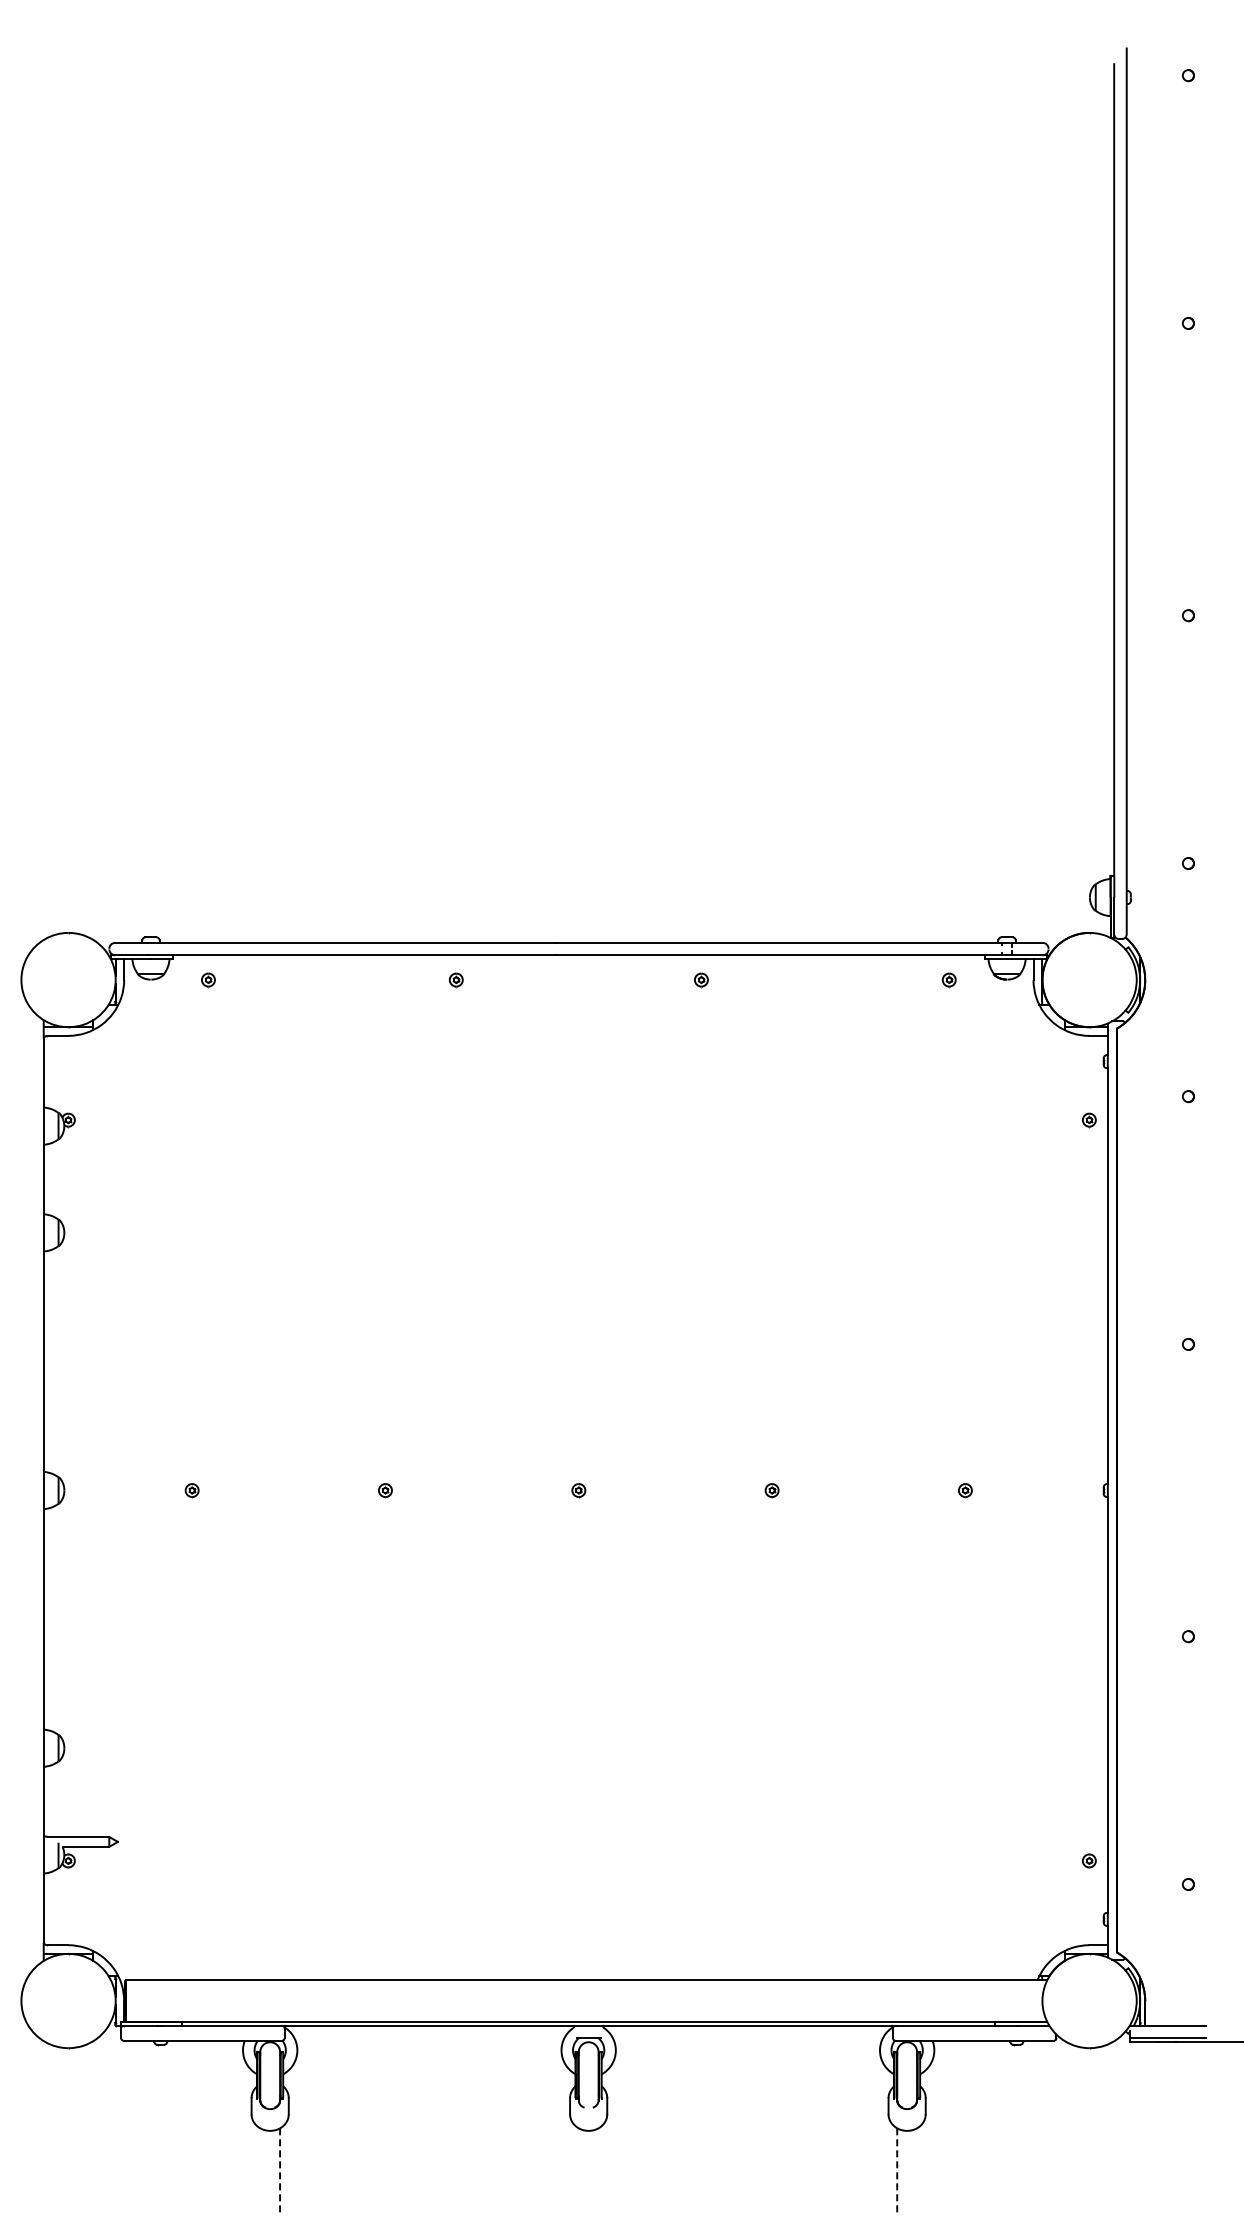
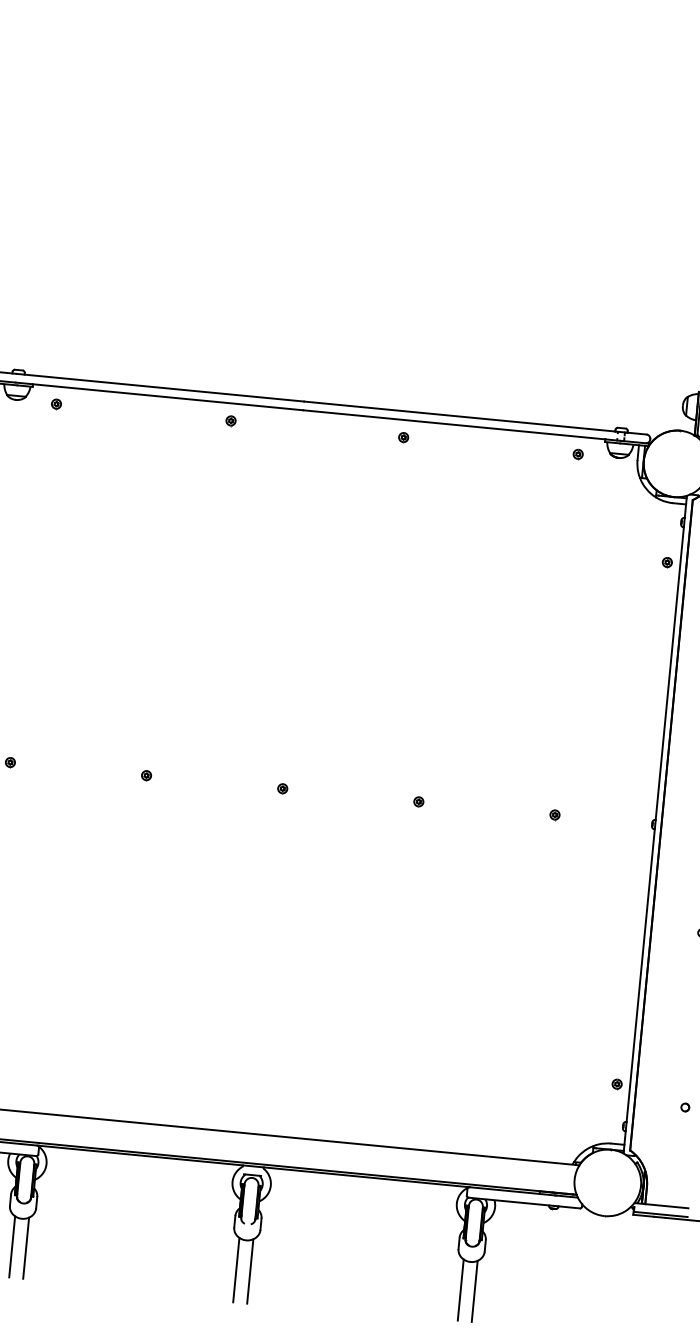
line: (260, 2171) -> (12, 1246), added
line: (917, 2171) -> (475, 1291), added
line: (280, 2172) -> (26, 1248), dashed -> solid
line: (897, 2172) -> (460, 1290), dashed -> solid
line: (578, 2173) -> (236, 1269), added
line: (598, 2173) -> (250, 1271), added

